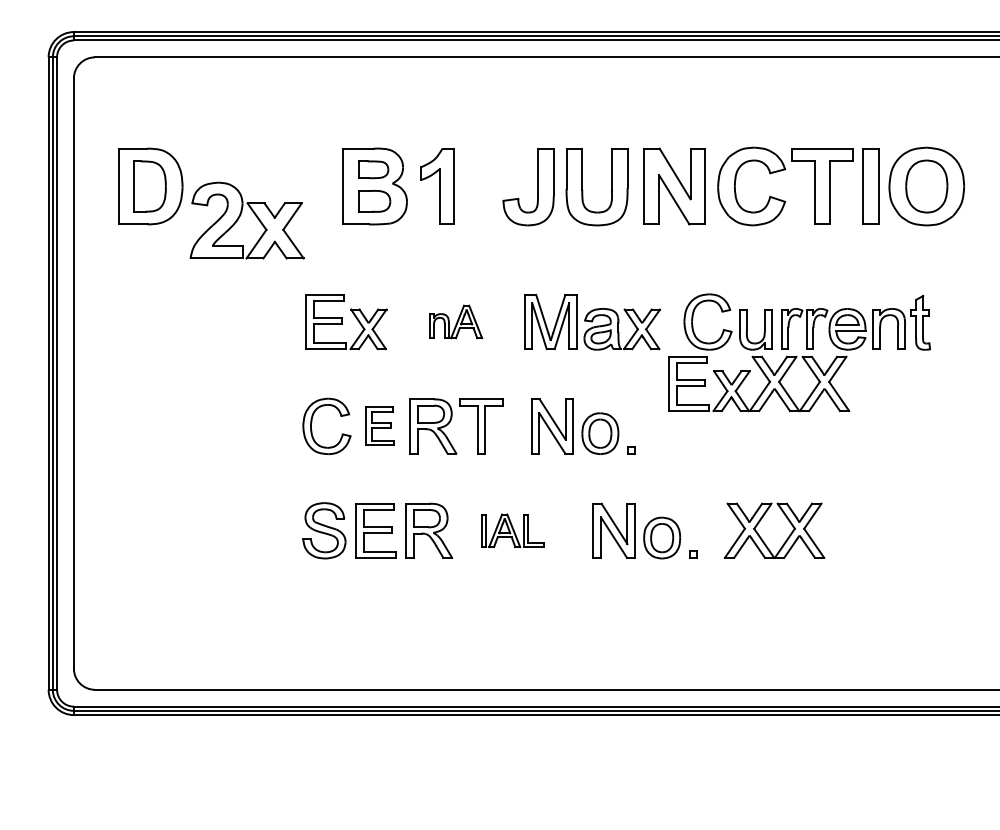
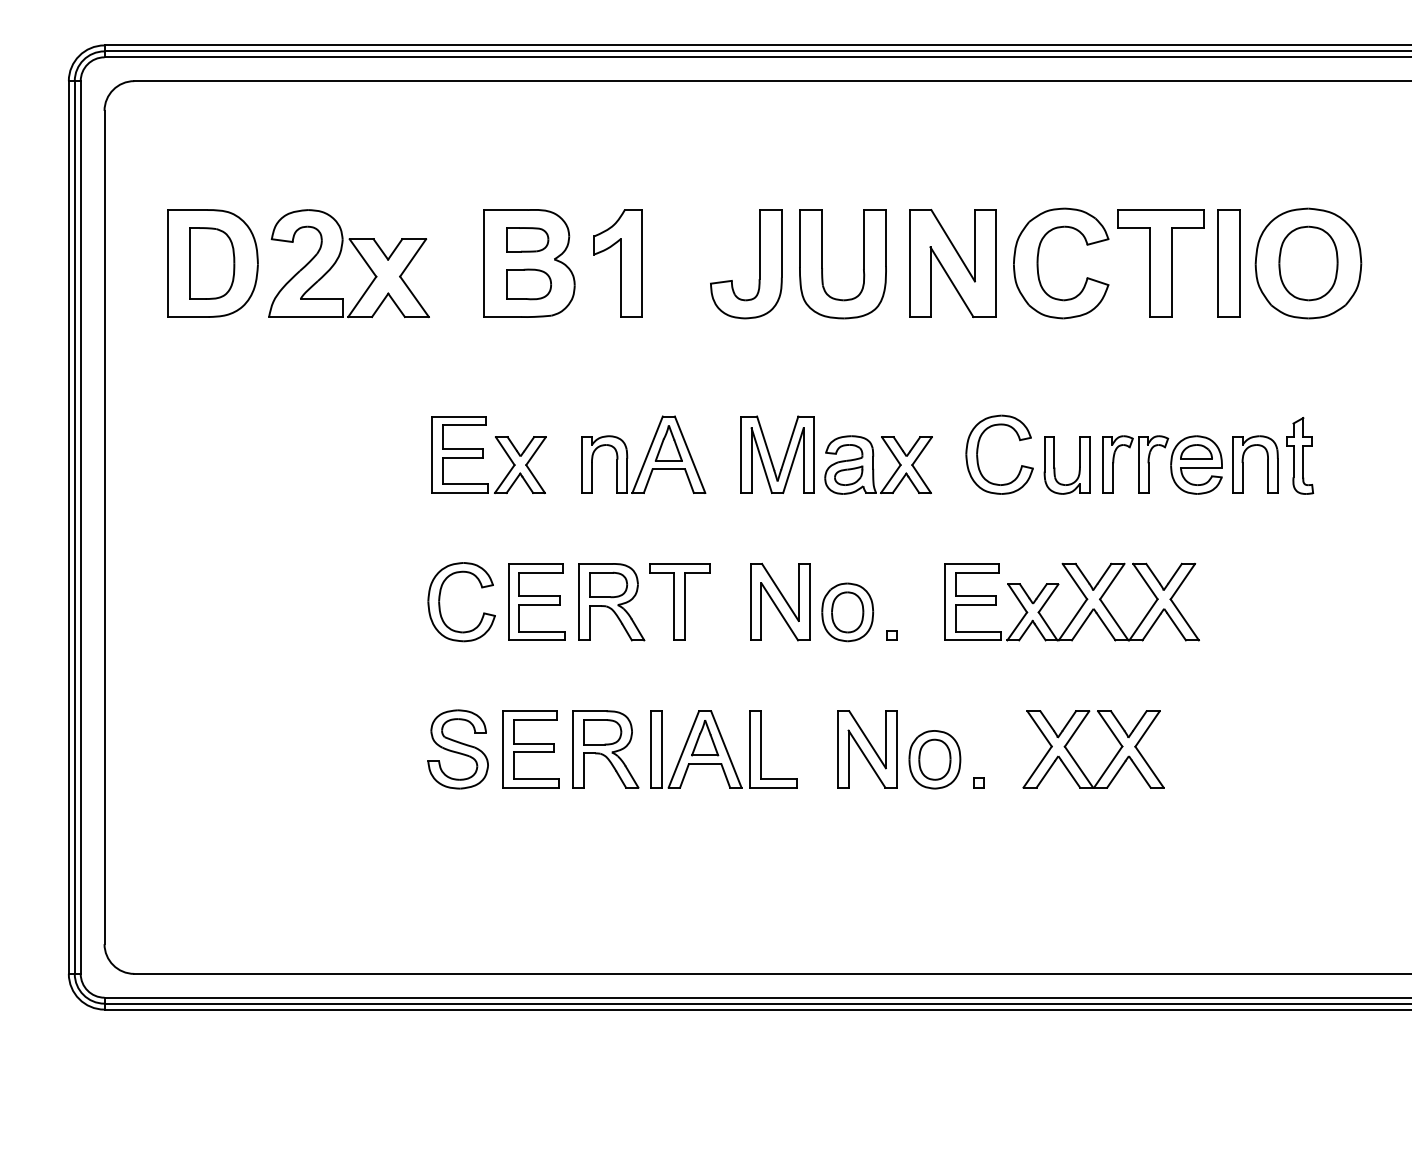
part: (239, 217) -> (338, 259), moved
part: (455, 321) -> (643, 454), size x1.67
part: (764, 388) -> (1079, 608), moved
part: (379, 425) -> (536, 601), size x1.43
part: (512, 530) -> (723, 749), size x1.67

